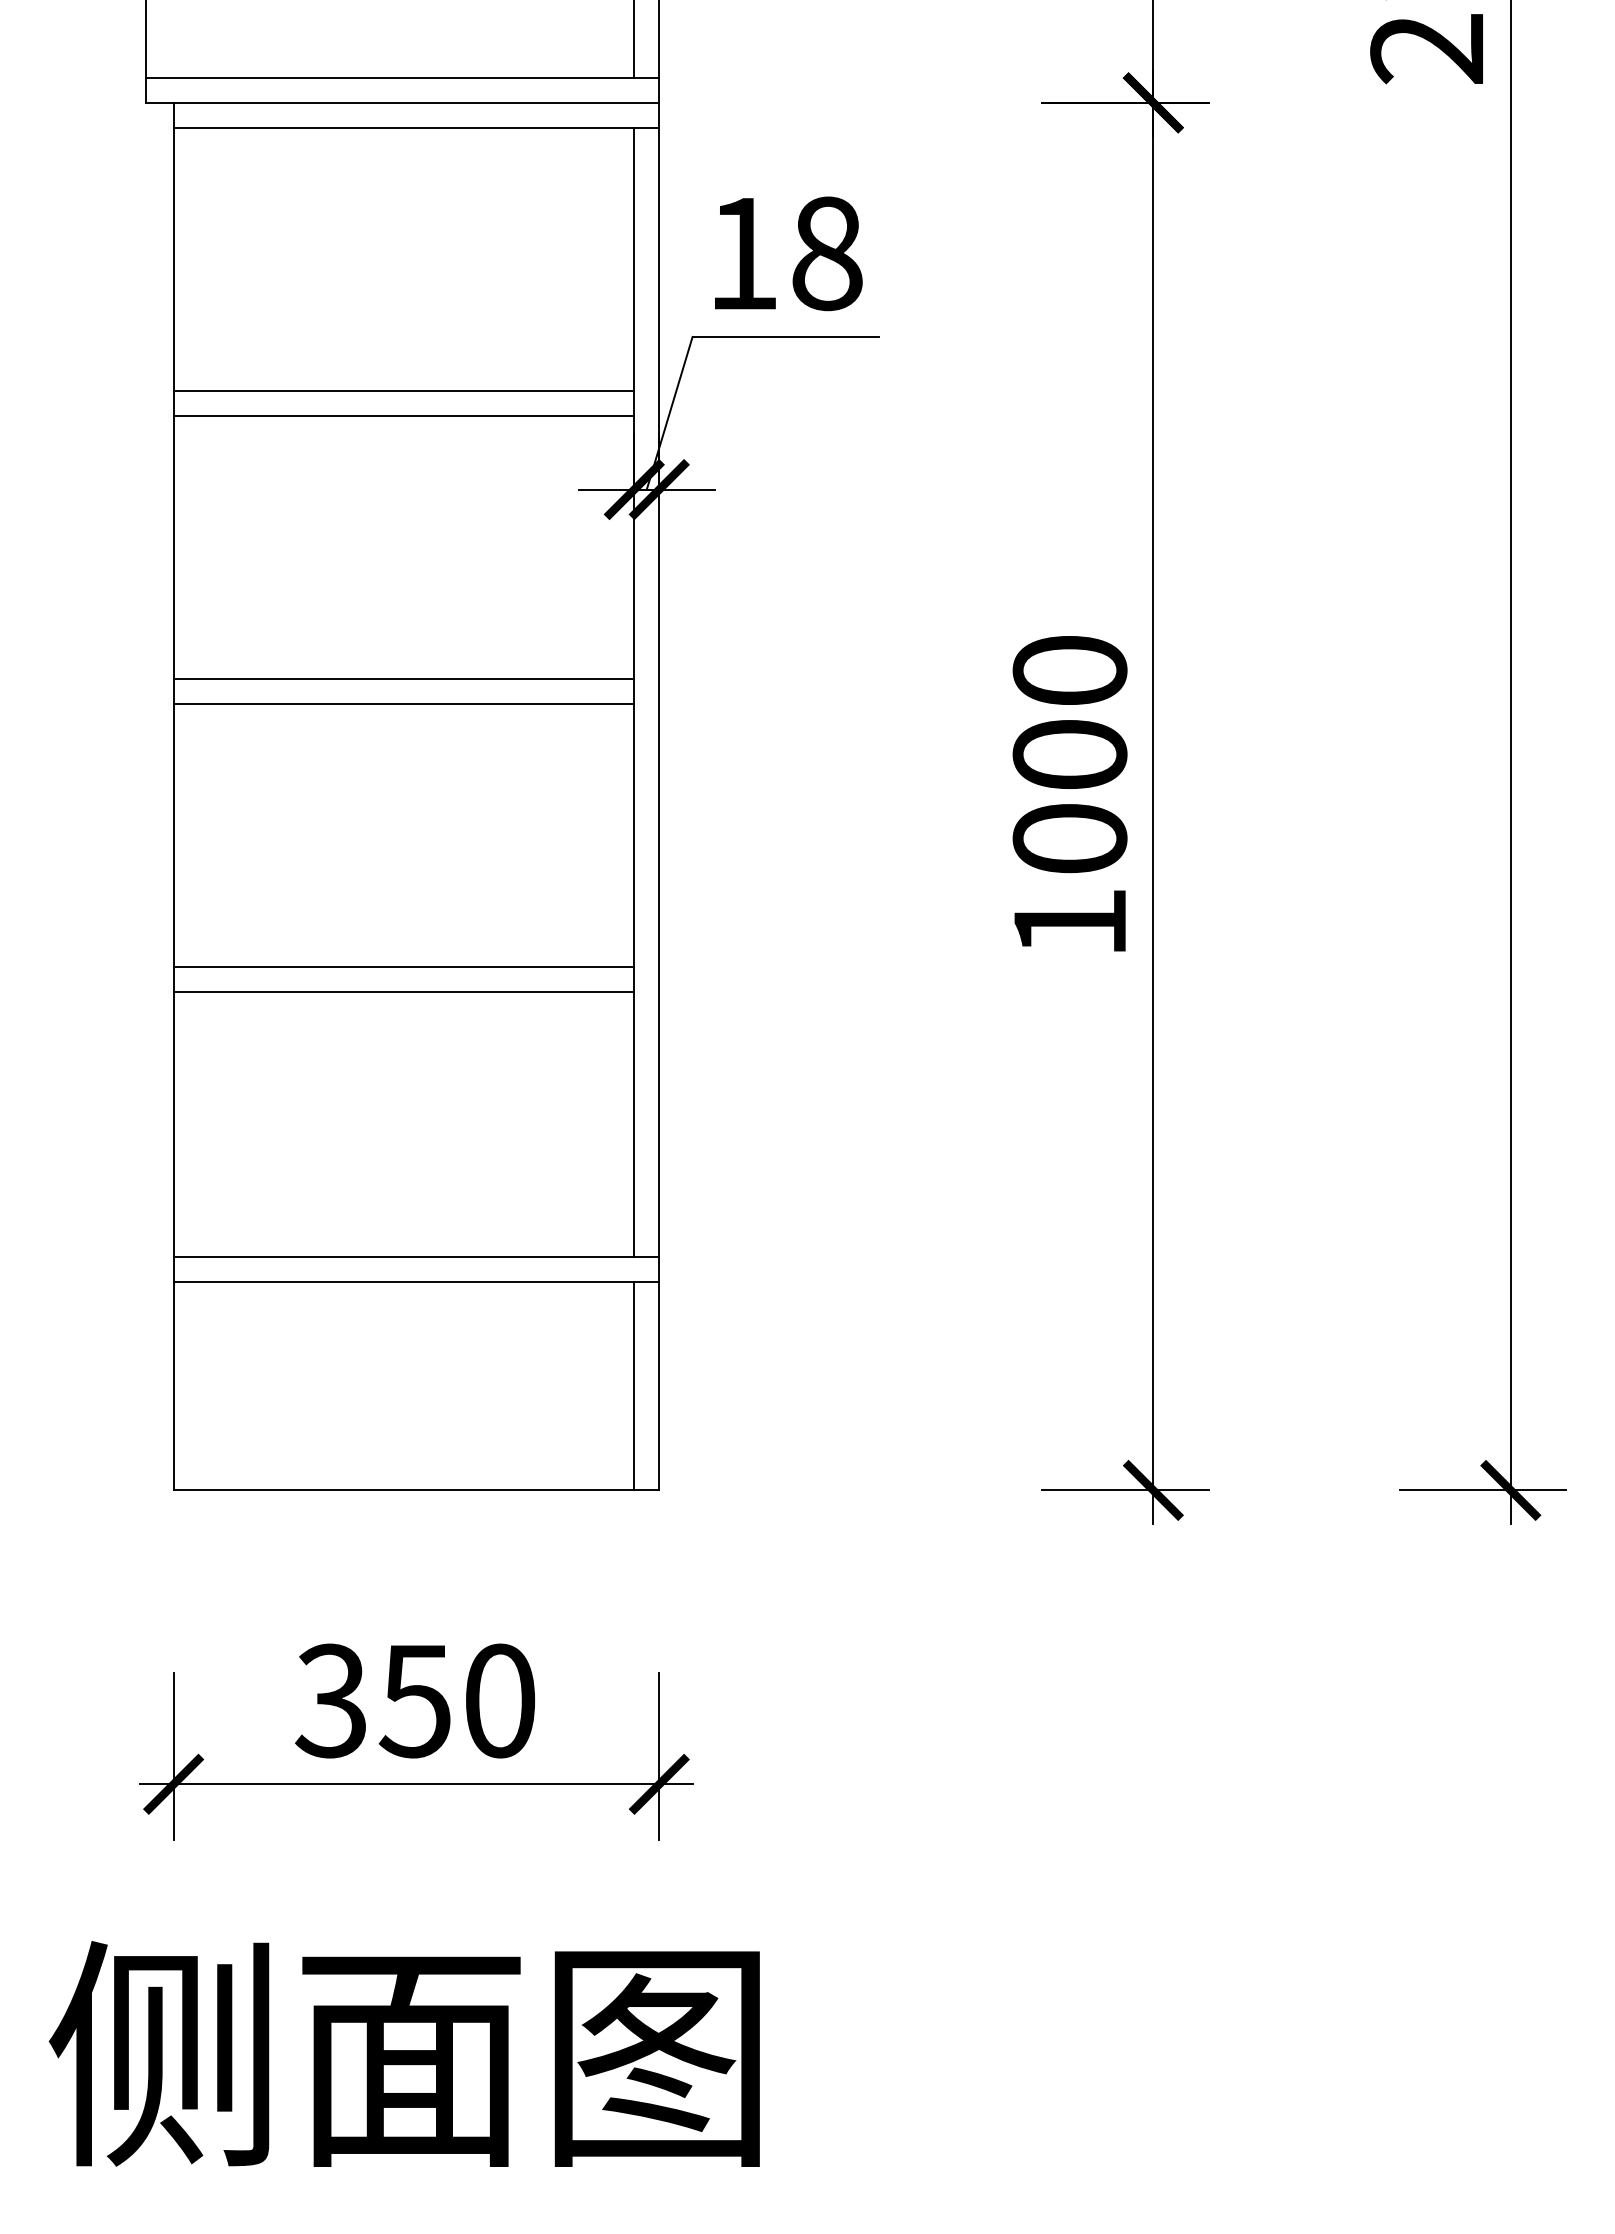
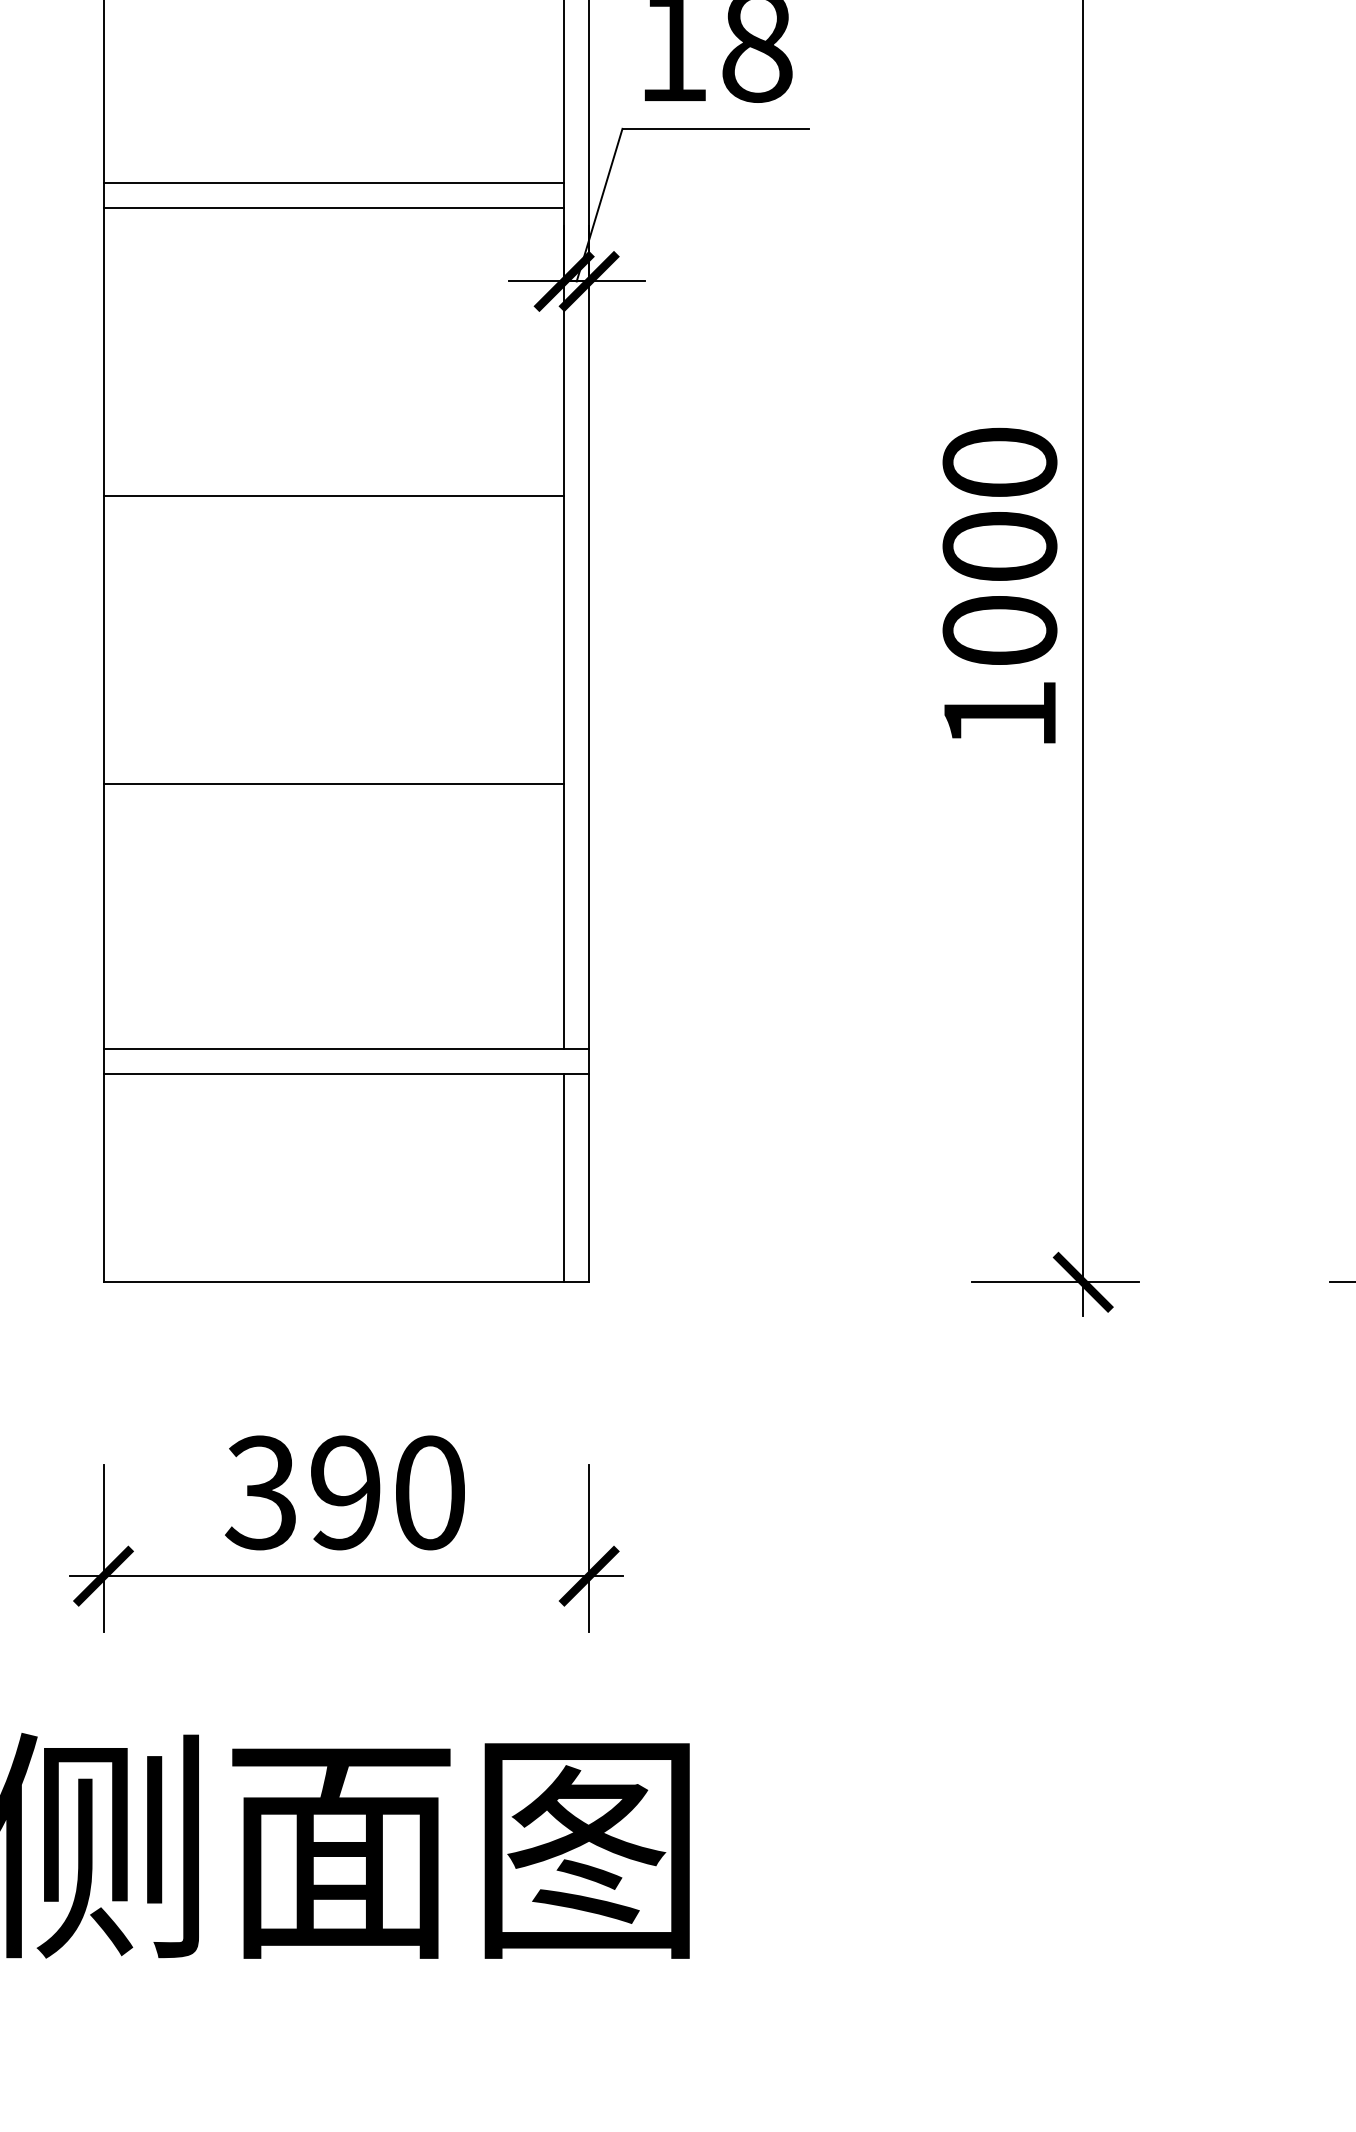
line: (403, 678) -> (333, 470), removed
line: (403, 966) -> (333, 758), removed
text: (414, 1700) -> (344, 1492), 350 -> 390

